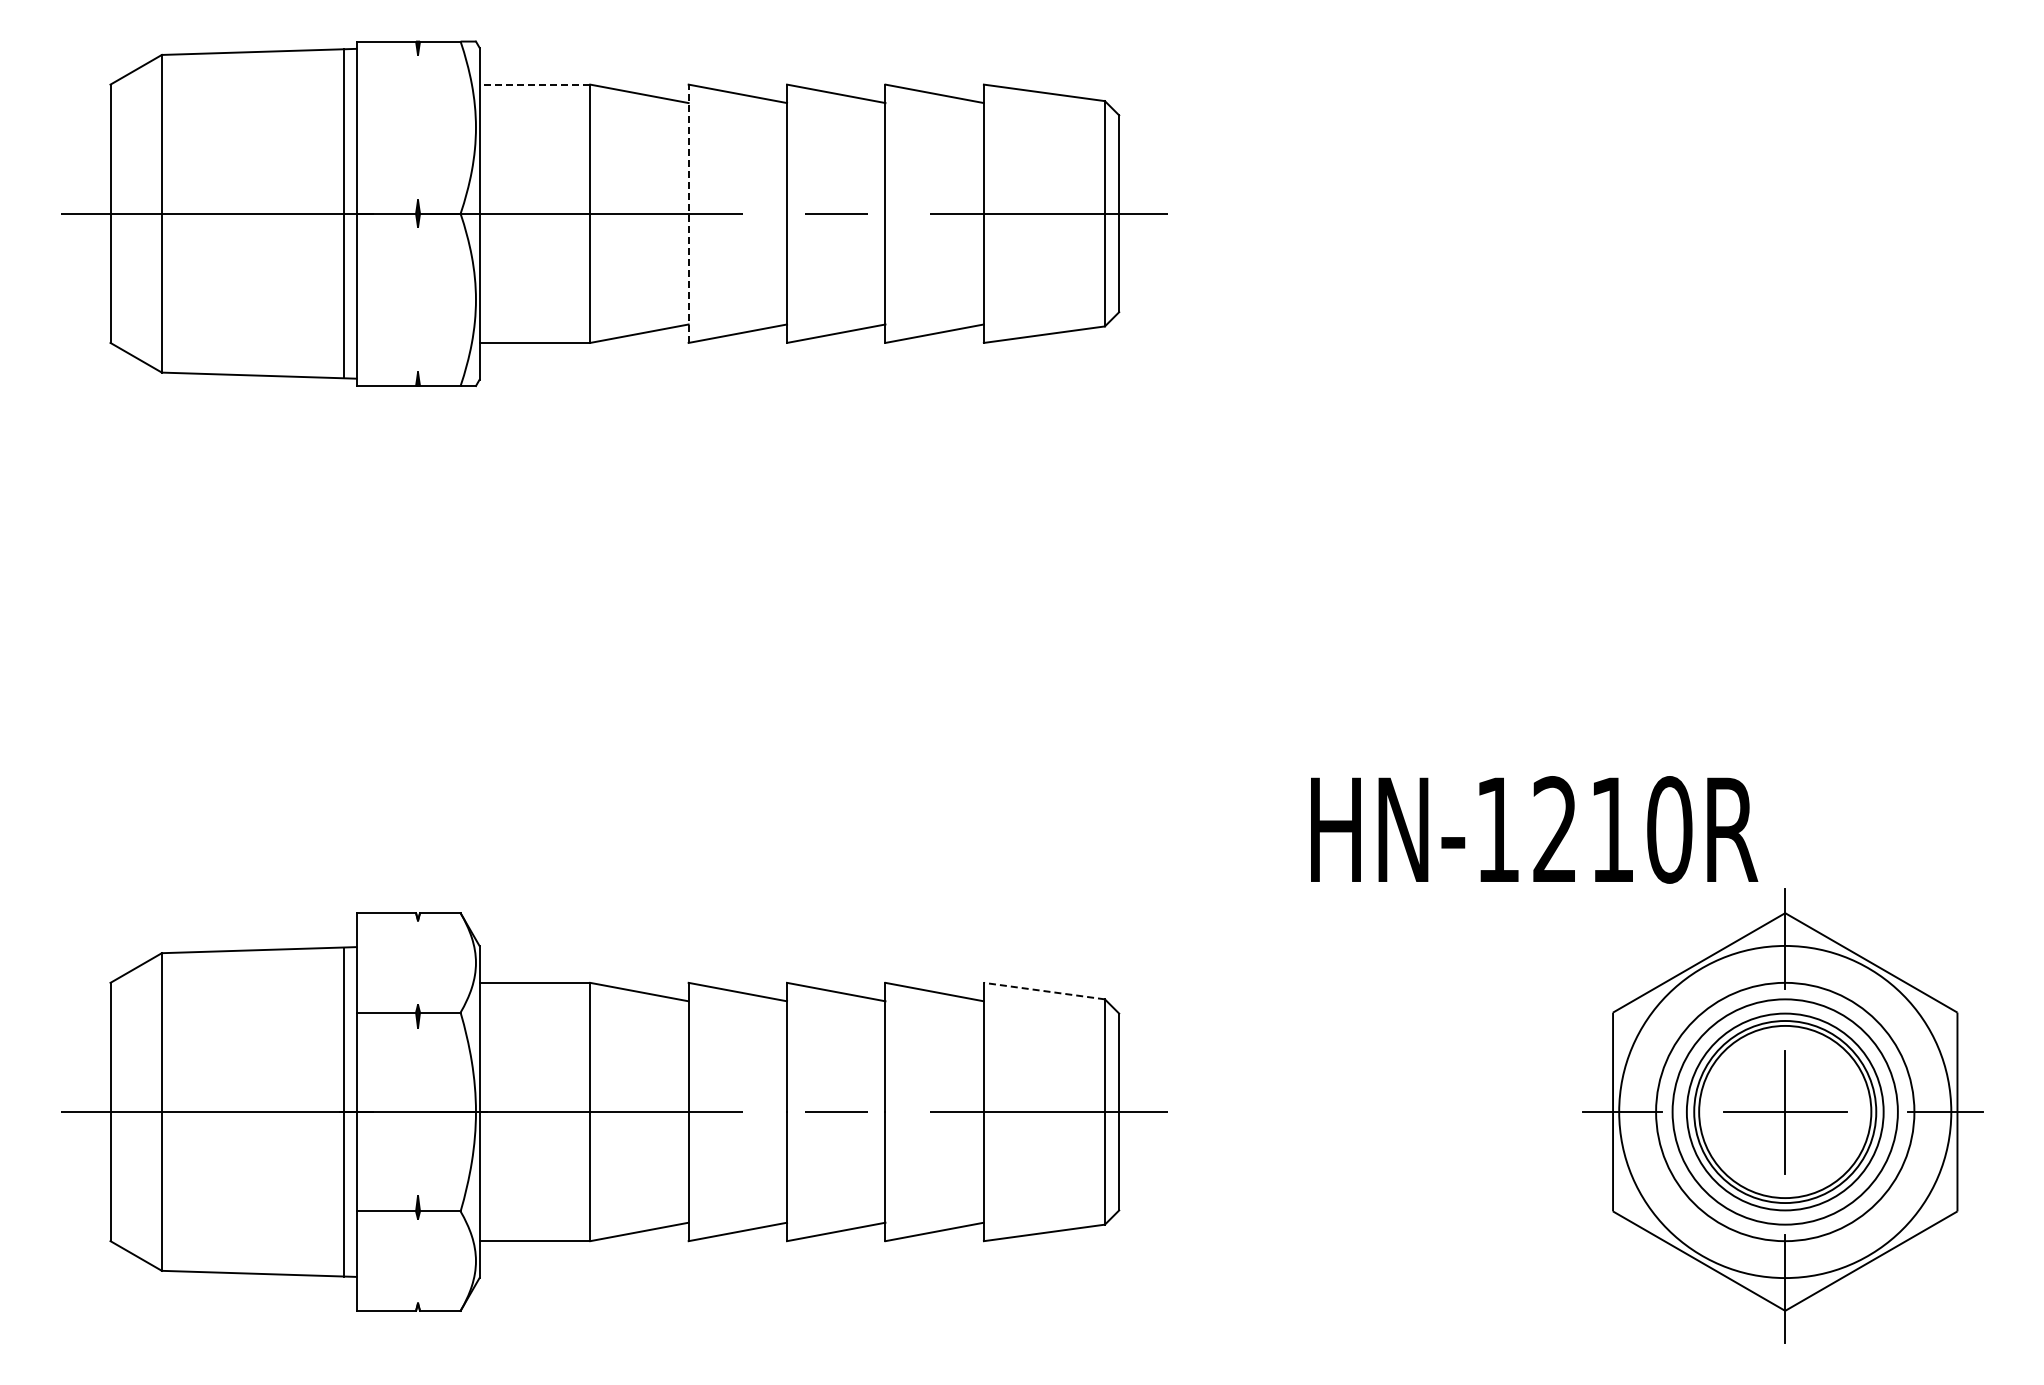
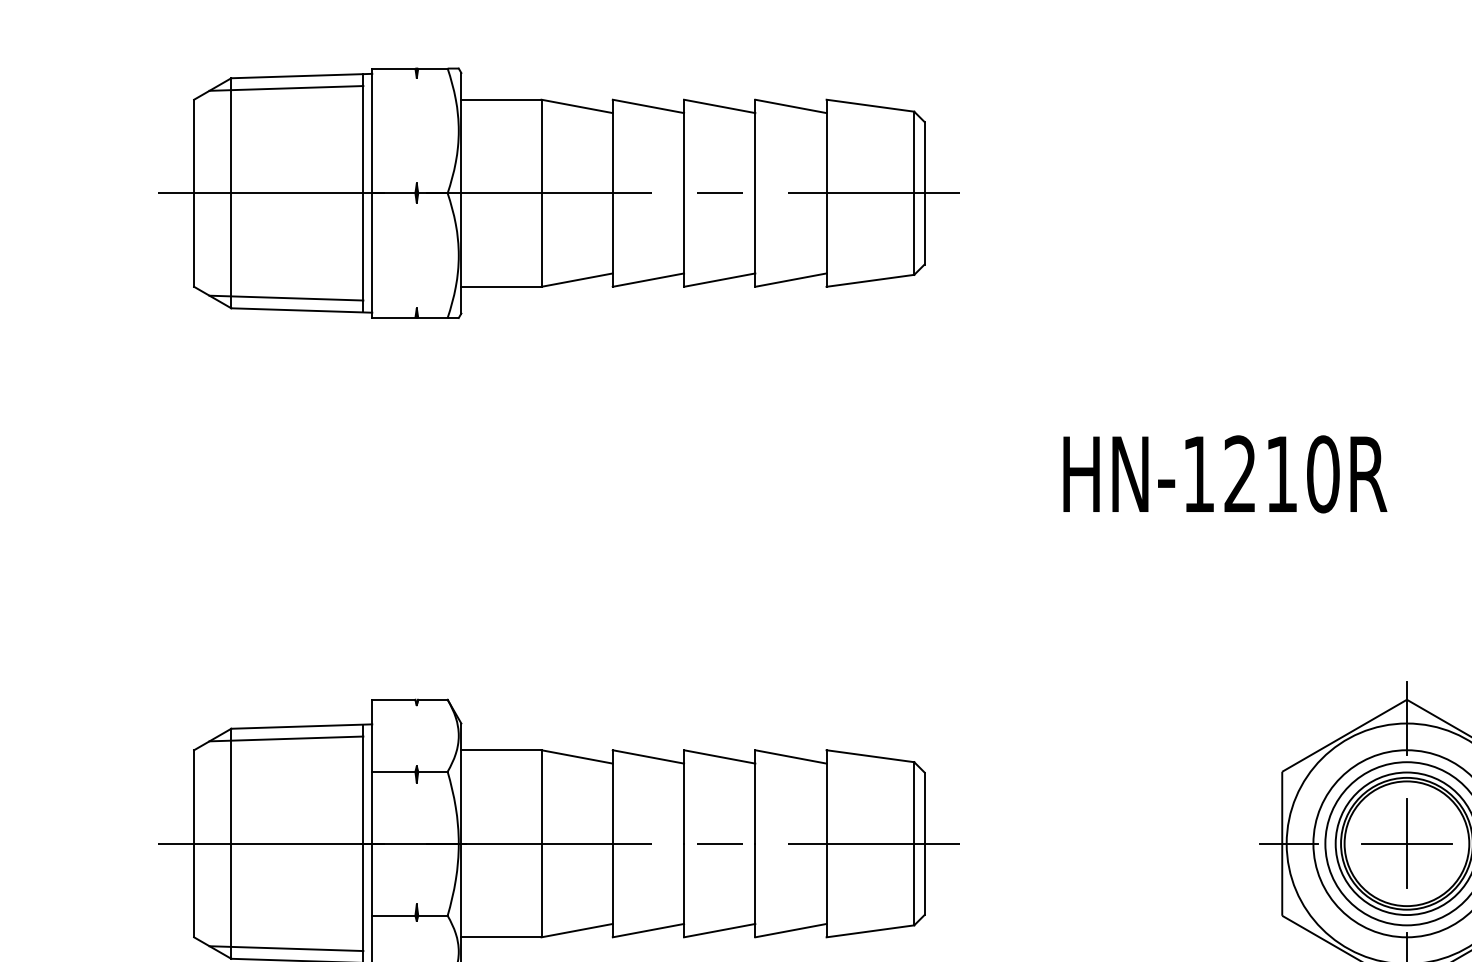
line: (237, 68) -> (286, 88), added
line: (534, 84) -> (501, 99), dashed -> solid
line: (688, 213) -> (612, 193), dashed -> solid
line: (237, 358) -> (286, 298), added
text: (1534, 829) -> (1225, 474), moved
line: (237, 966) -> (286, 738), added
line: (1043, 991) -> (869, 756), dashed -> solid
line: (237, 1256) -> (286, 948), added

